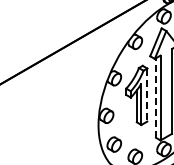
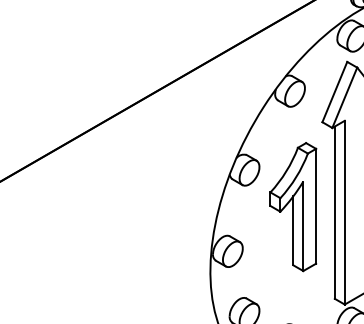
line: (147, 95) -> (316, 207), dashed -> solid
line: (155, 98) -> (333, 213), dashed -> solid

